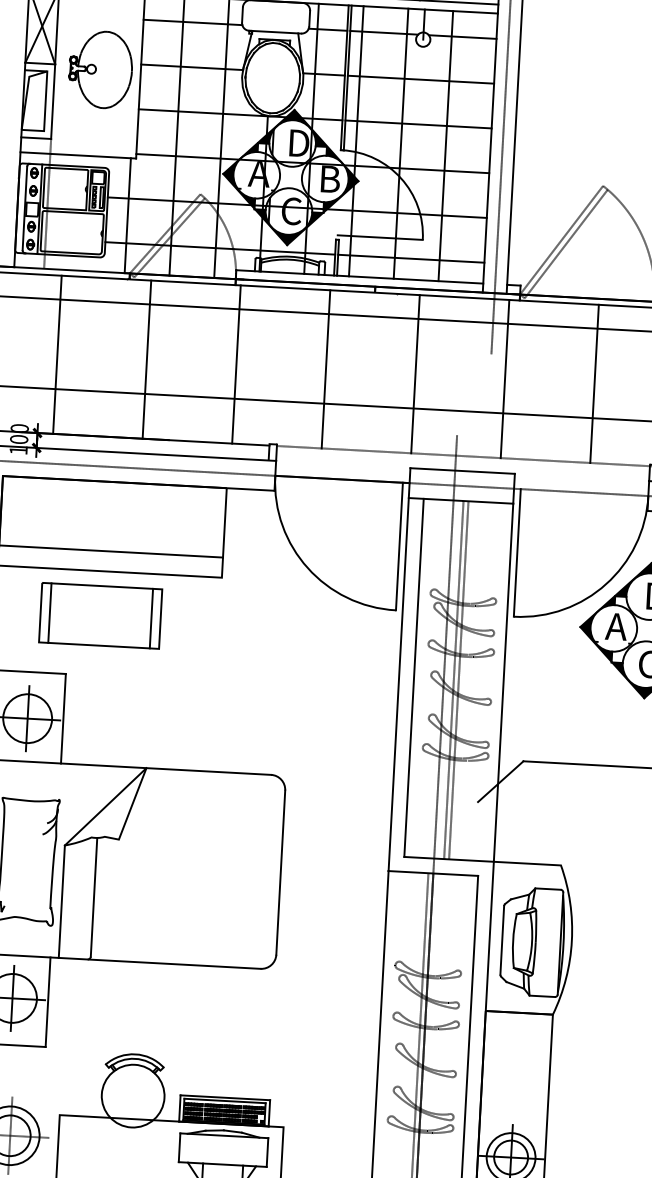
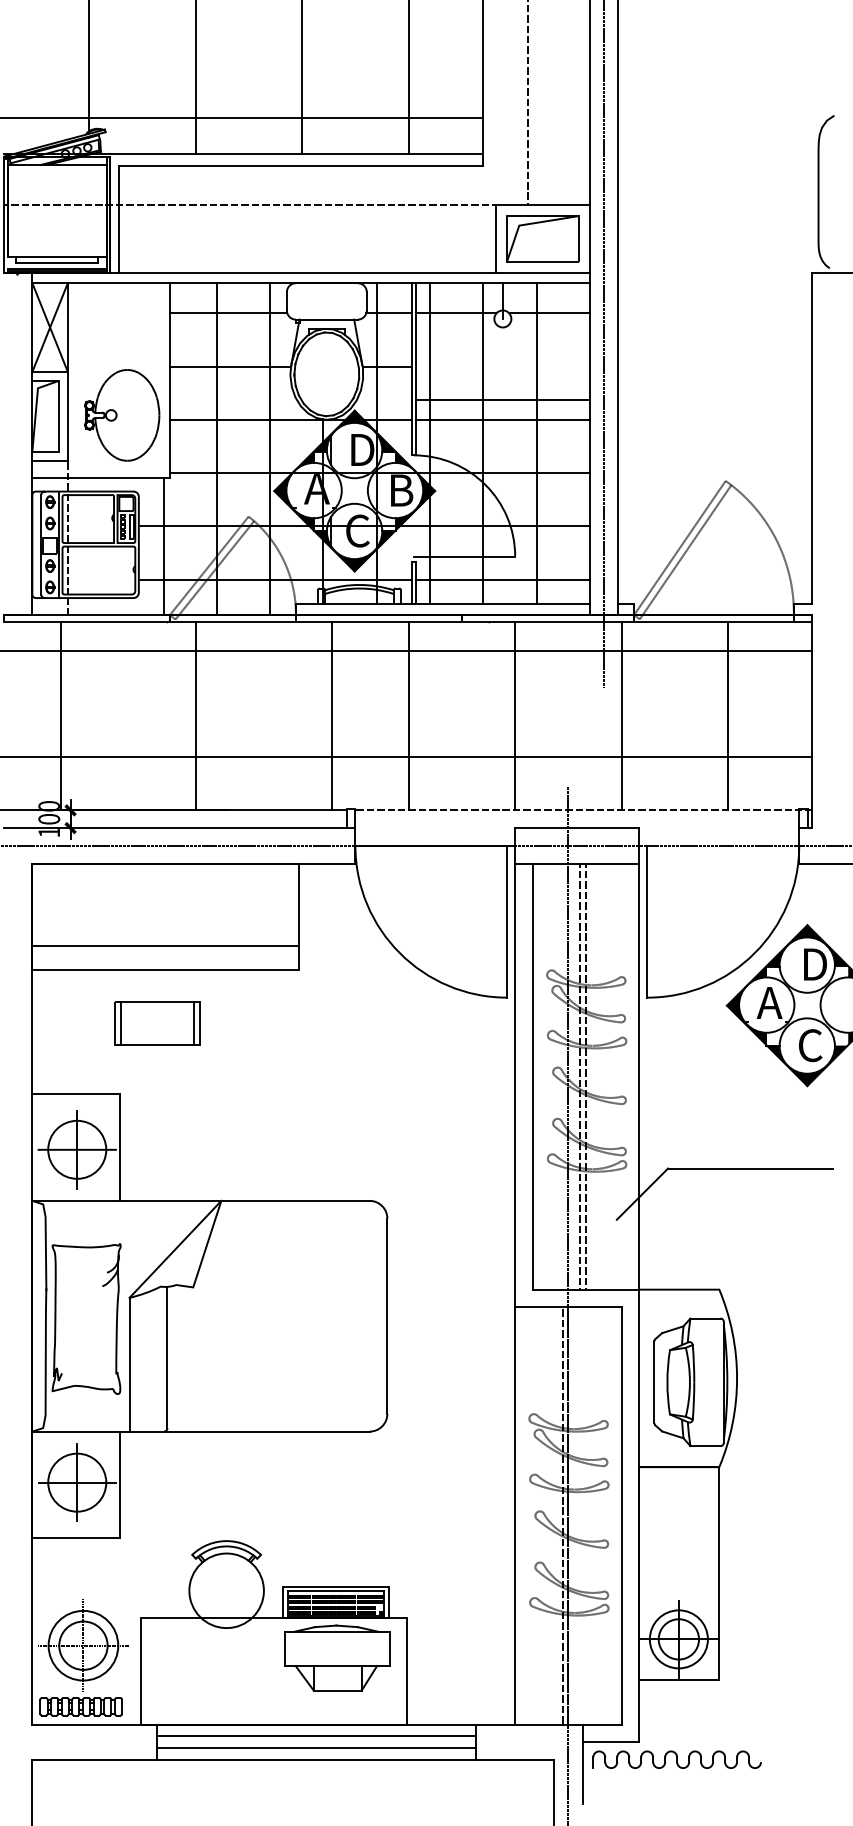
part: (100, 69) -> (122, 415), moved
line: (420, 79) -> (502, 399), moved
line: (57, 354) -> (61, 716), moved
line: (236, 364) -> (332, 716), moved
part: (100, 616) -> (157, 1023), size x0.6

